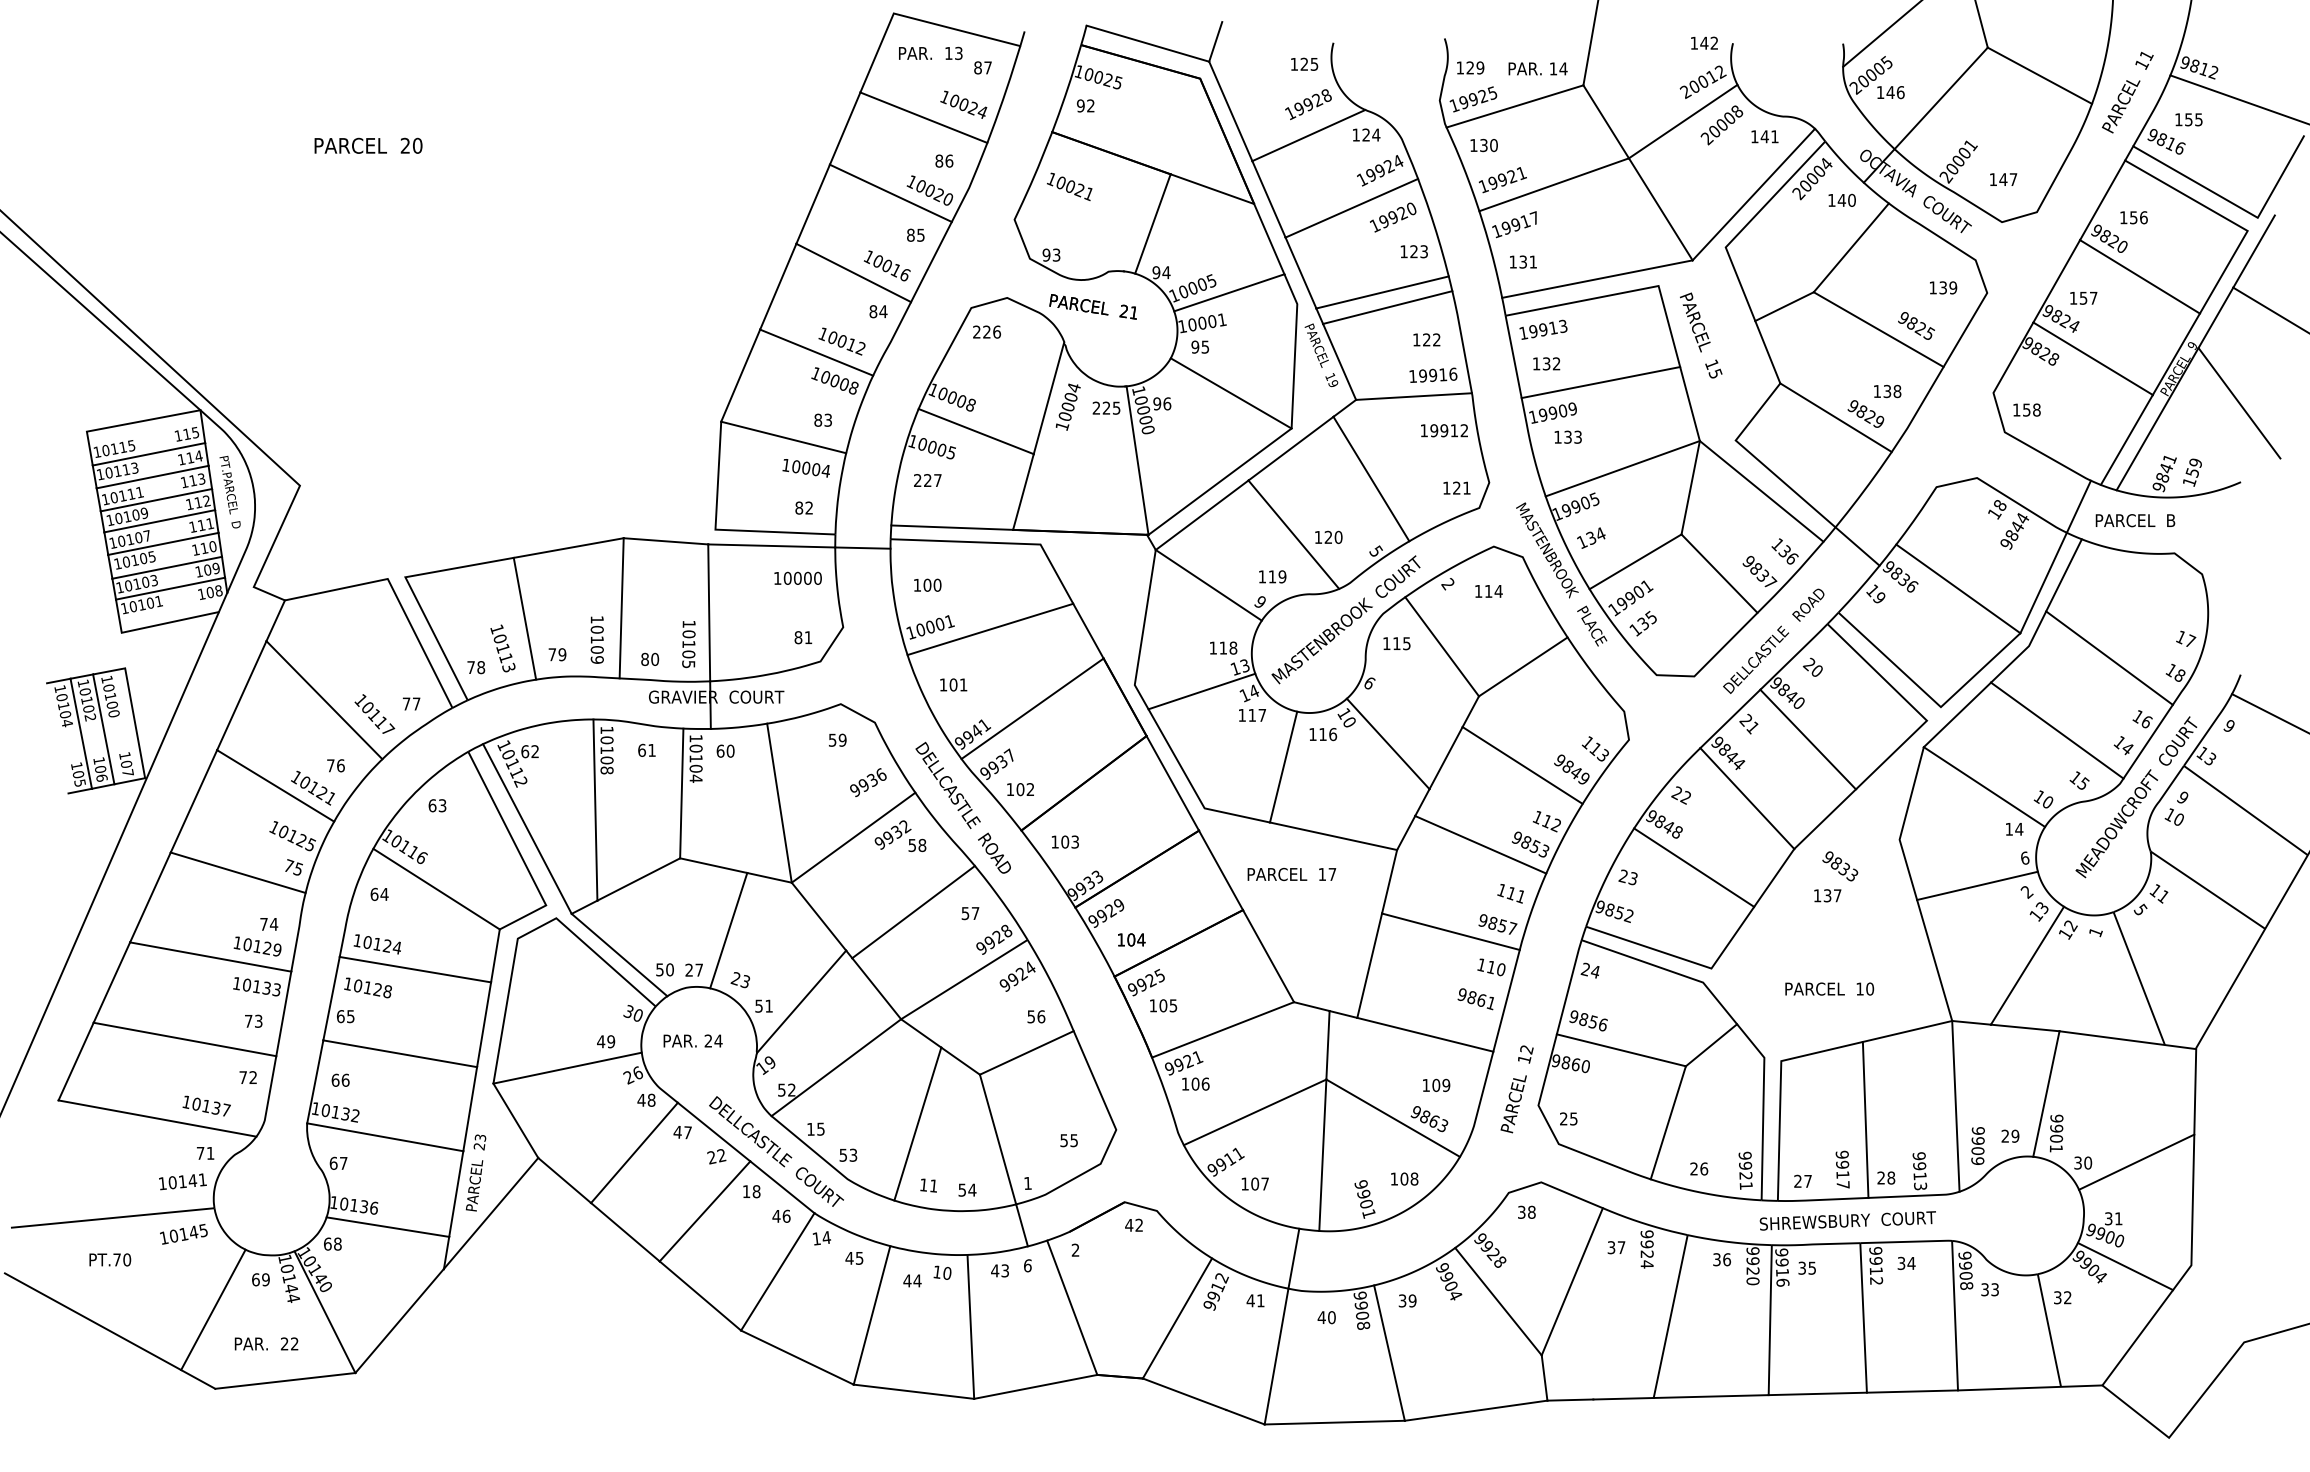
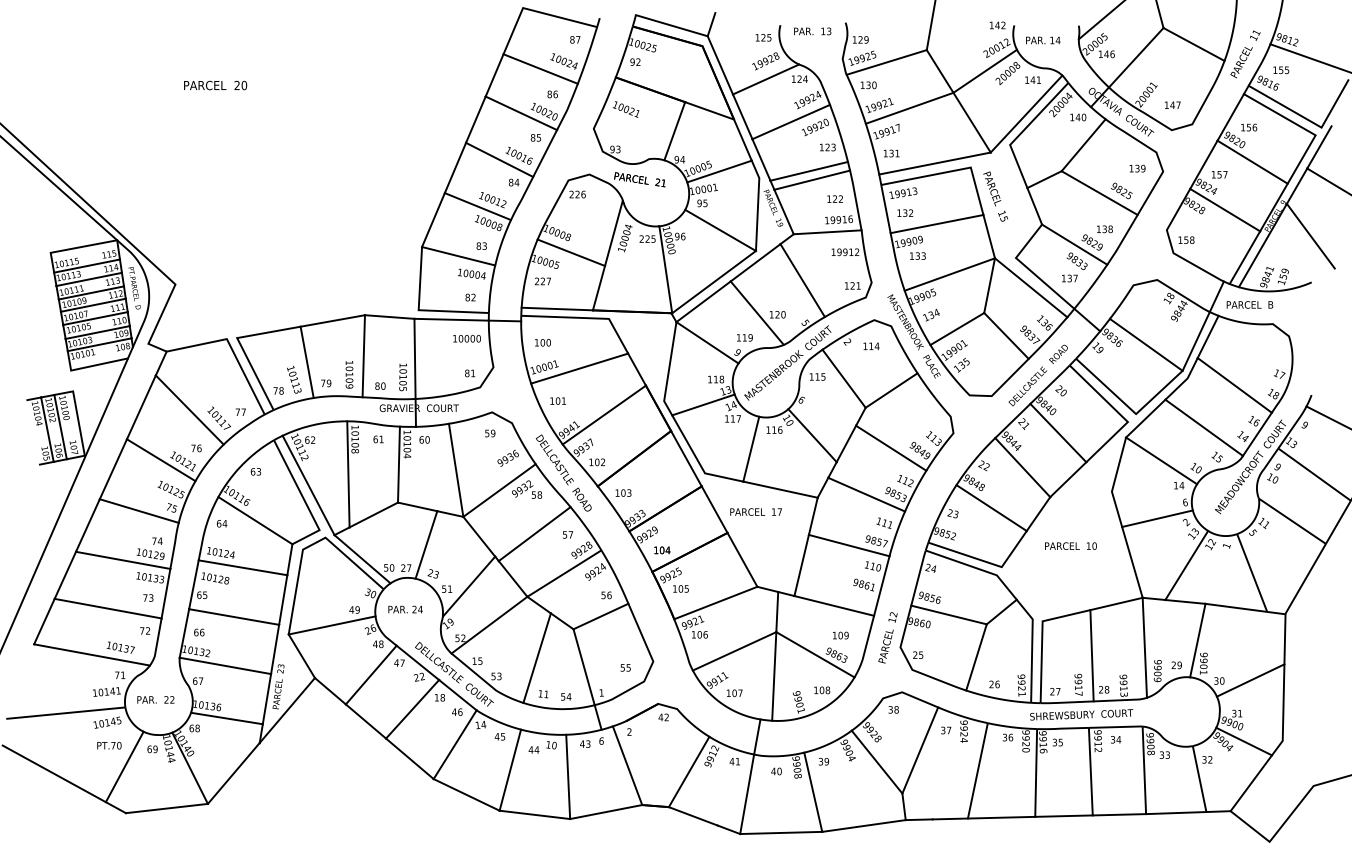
text: (930, 53) -> (812, 31), moved
text: (1538, 68) -> (1043, 40), moved
text: (1835, 876) -> (1074, 267), moved
text: (1828, 987) -> (1070, 545), moved
text: (110, 1259) -> (109, 745), moved
text: (265, 1343) -> (155, 699), moved

